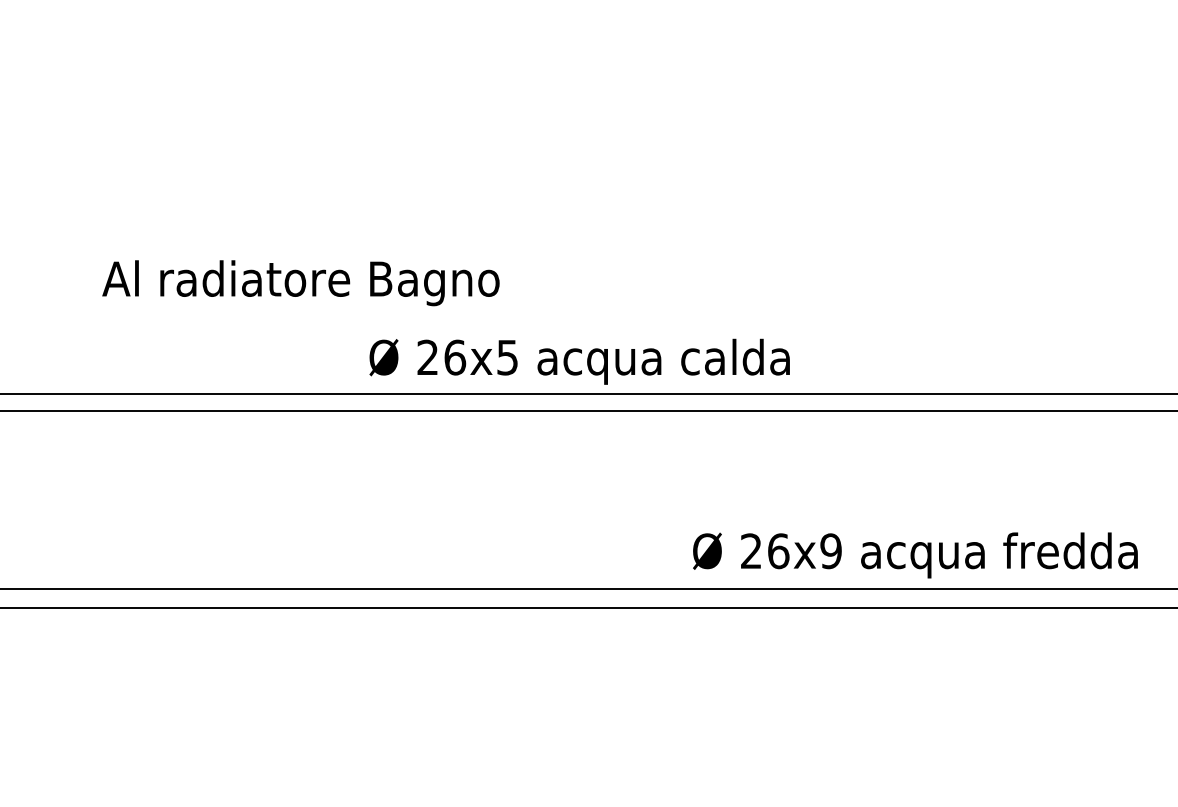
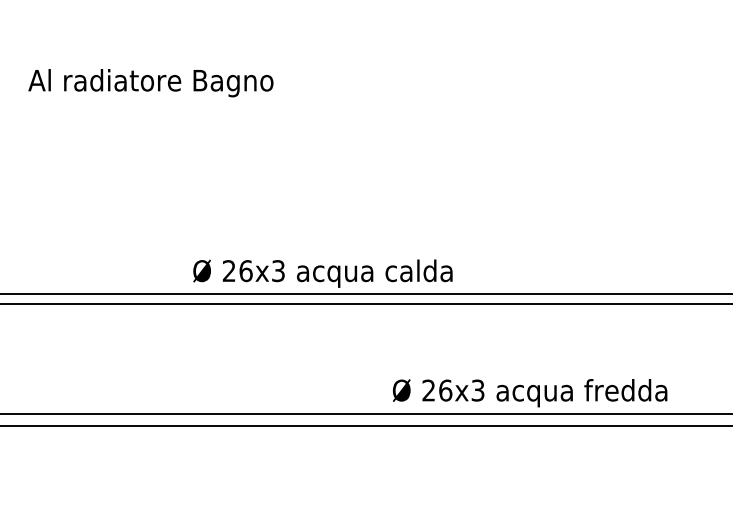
text: (300, 283) -> (150, 83), moved
text: (507, 356) -> (278, 270), 26x5 -> 26x3
text: (830, 551) -> (477, 390), 26x9 -> 26x3

